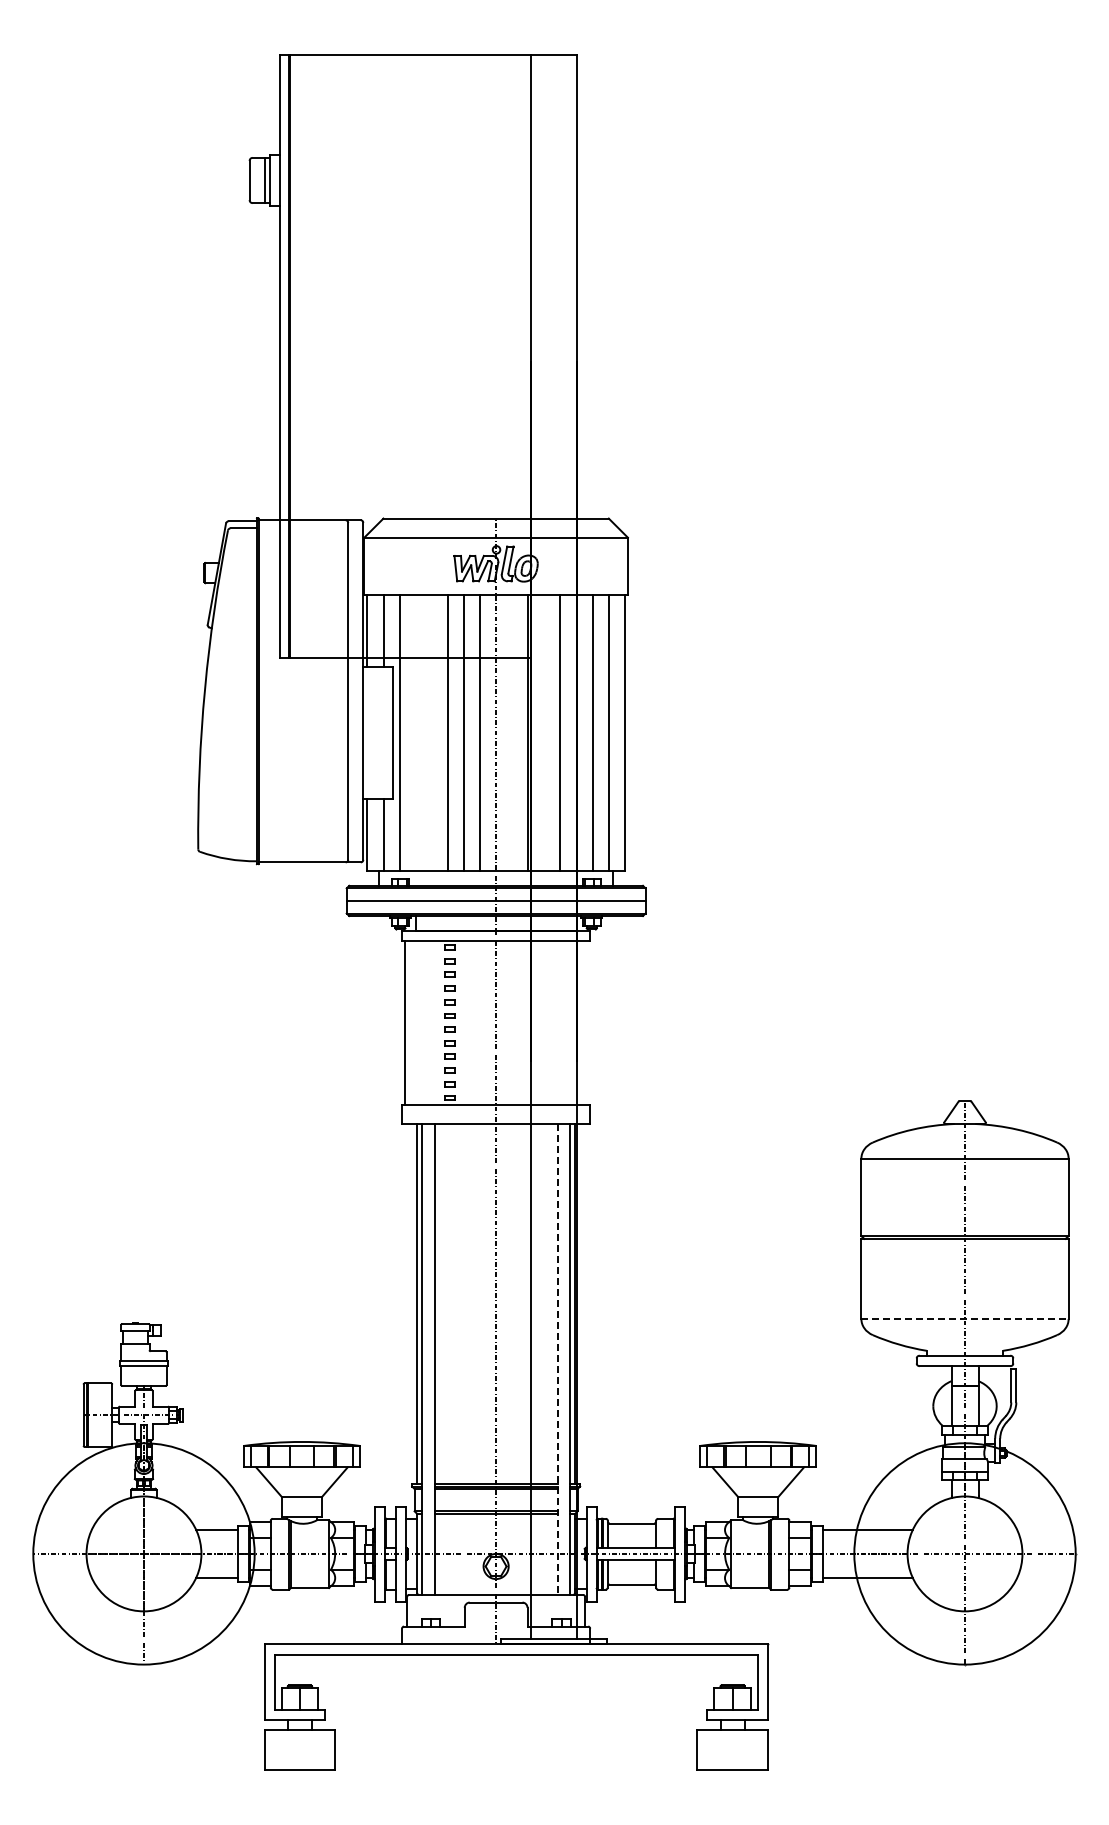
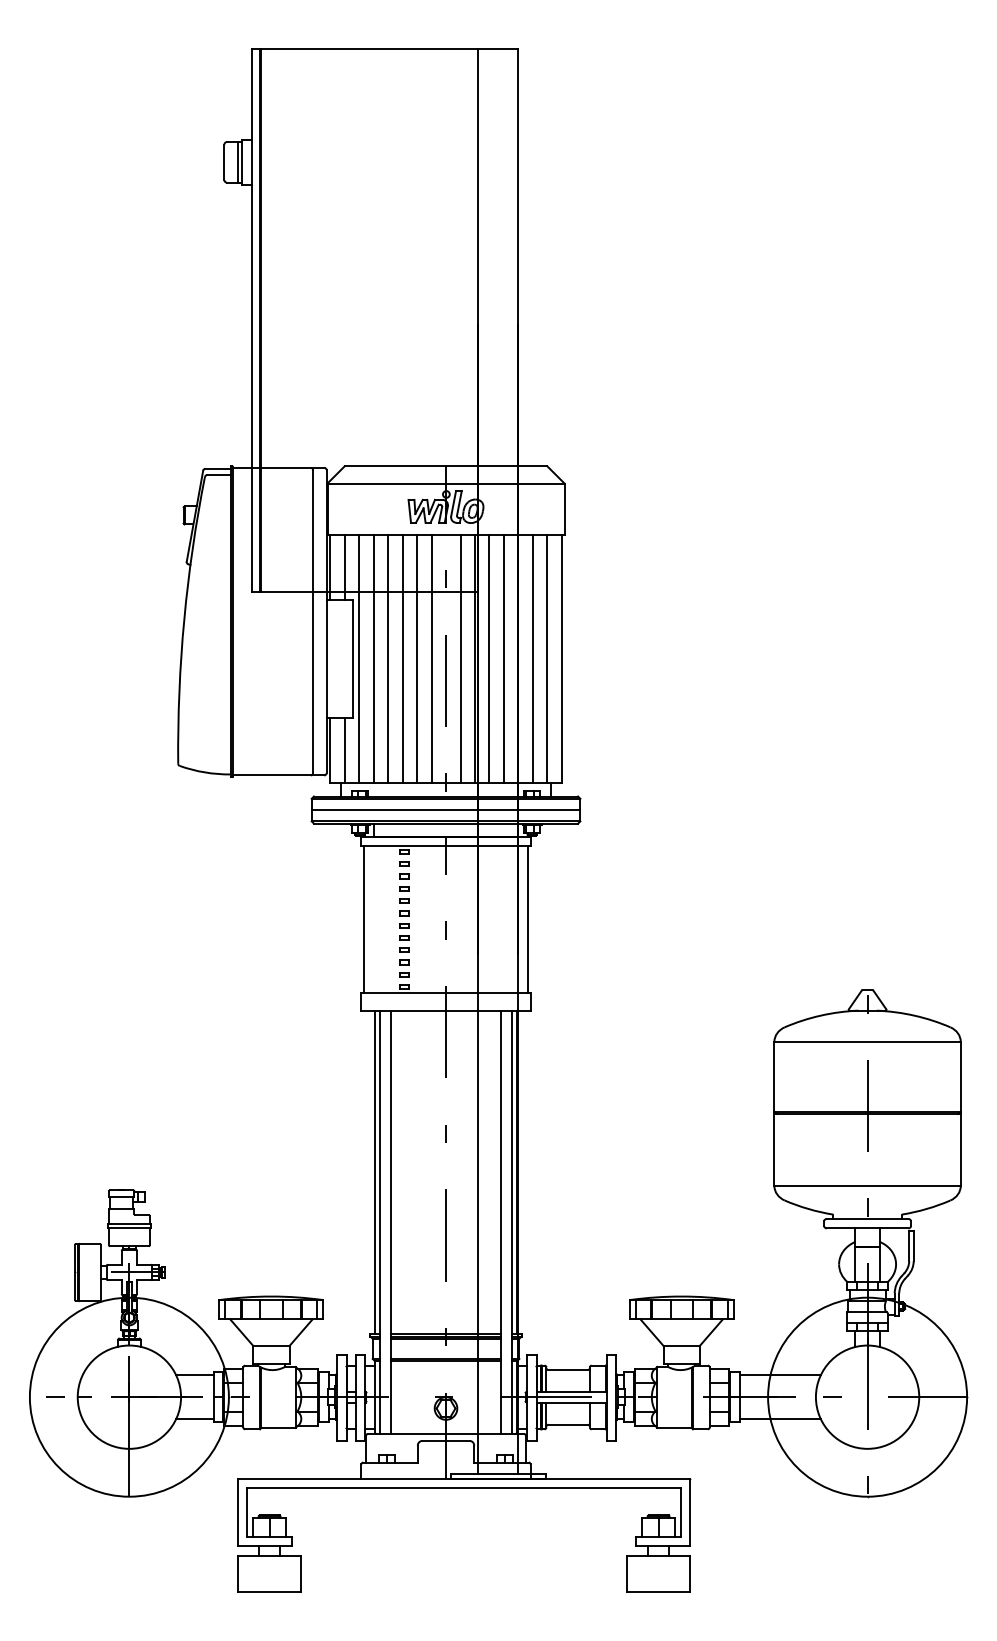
line: (415, 732) -> (373, 658), added
line: (431, 732) -> (387, 658), added
line: (512, 732) -> (460, 658), added
line: (544, 732) -> (489, 658), added
line: (587, 1022) -> (528, 919), added
line: (965, 1318) -> (868, 1185), dashed -> solid
line: (557, 1359) -> (501, 1222), dashed -> solid

